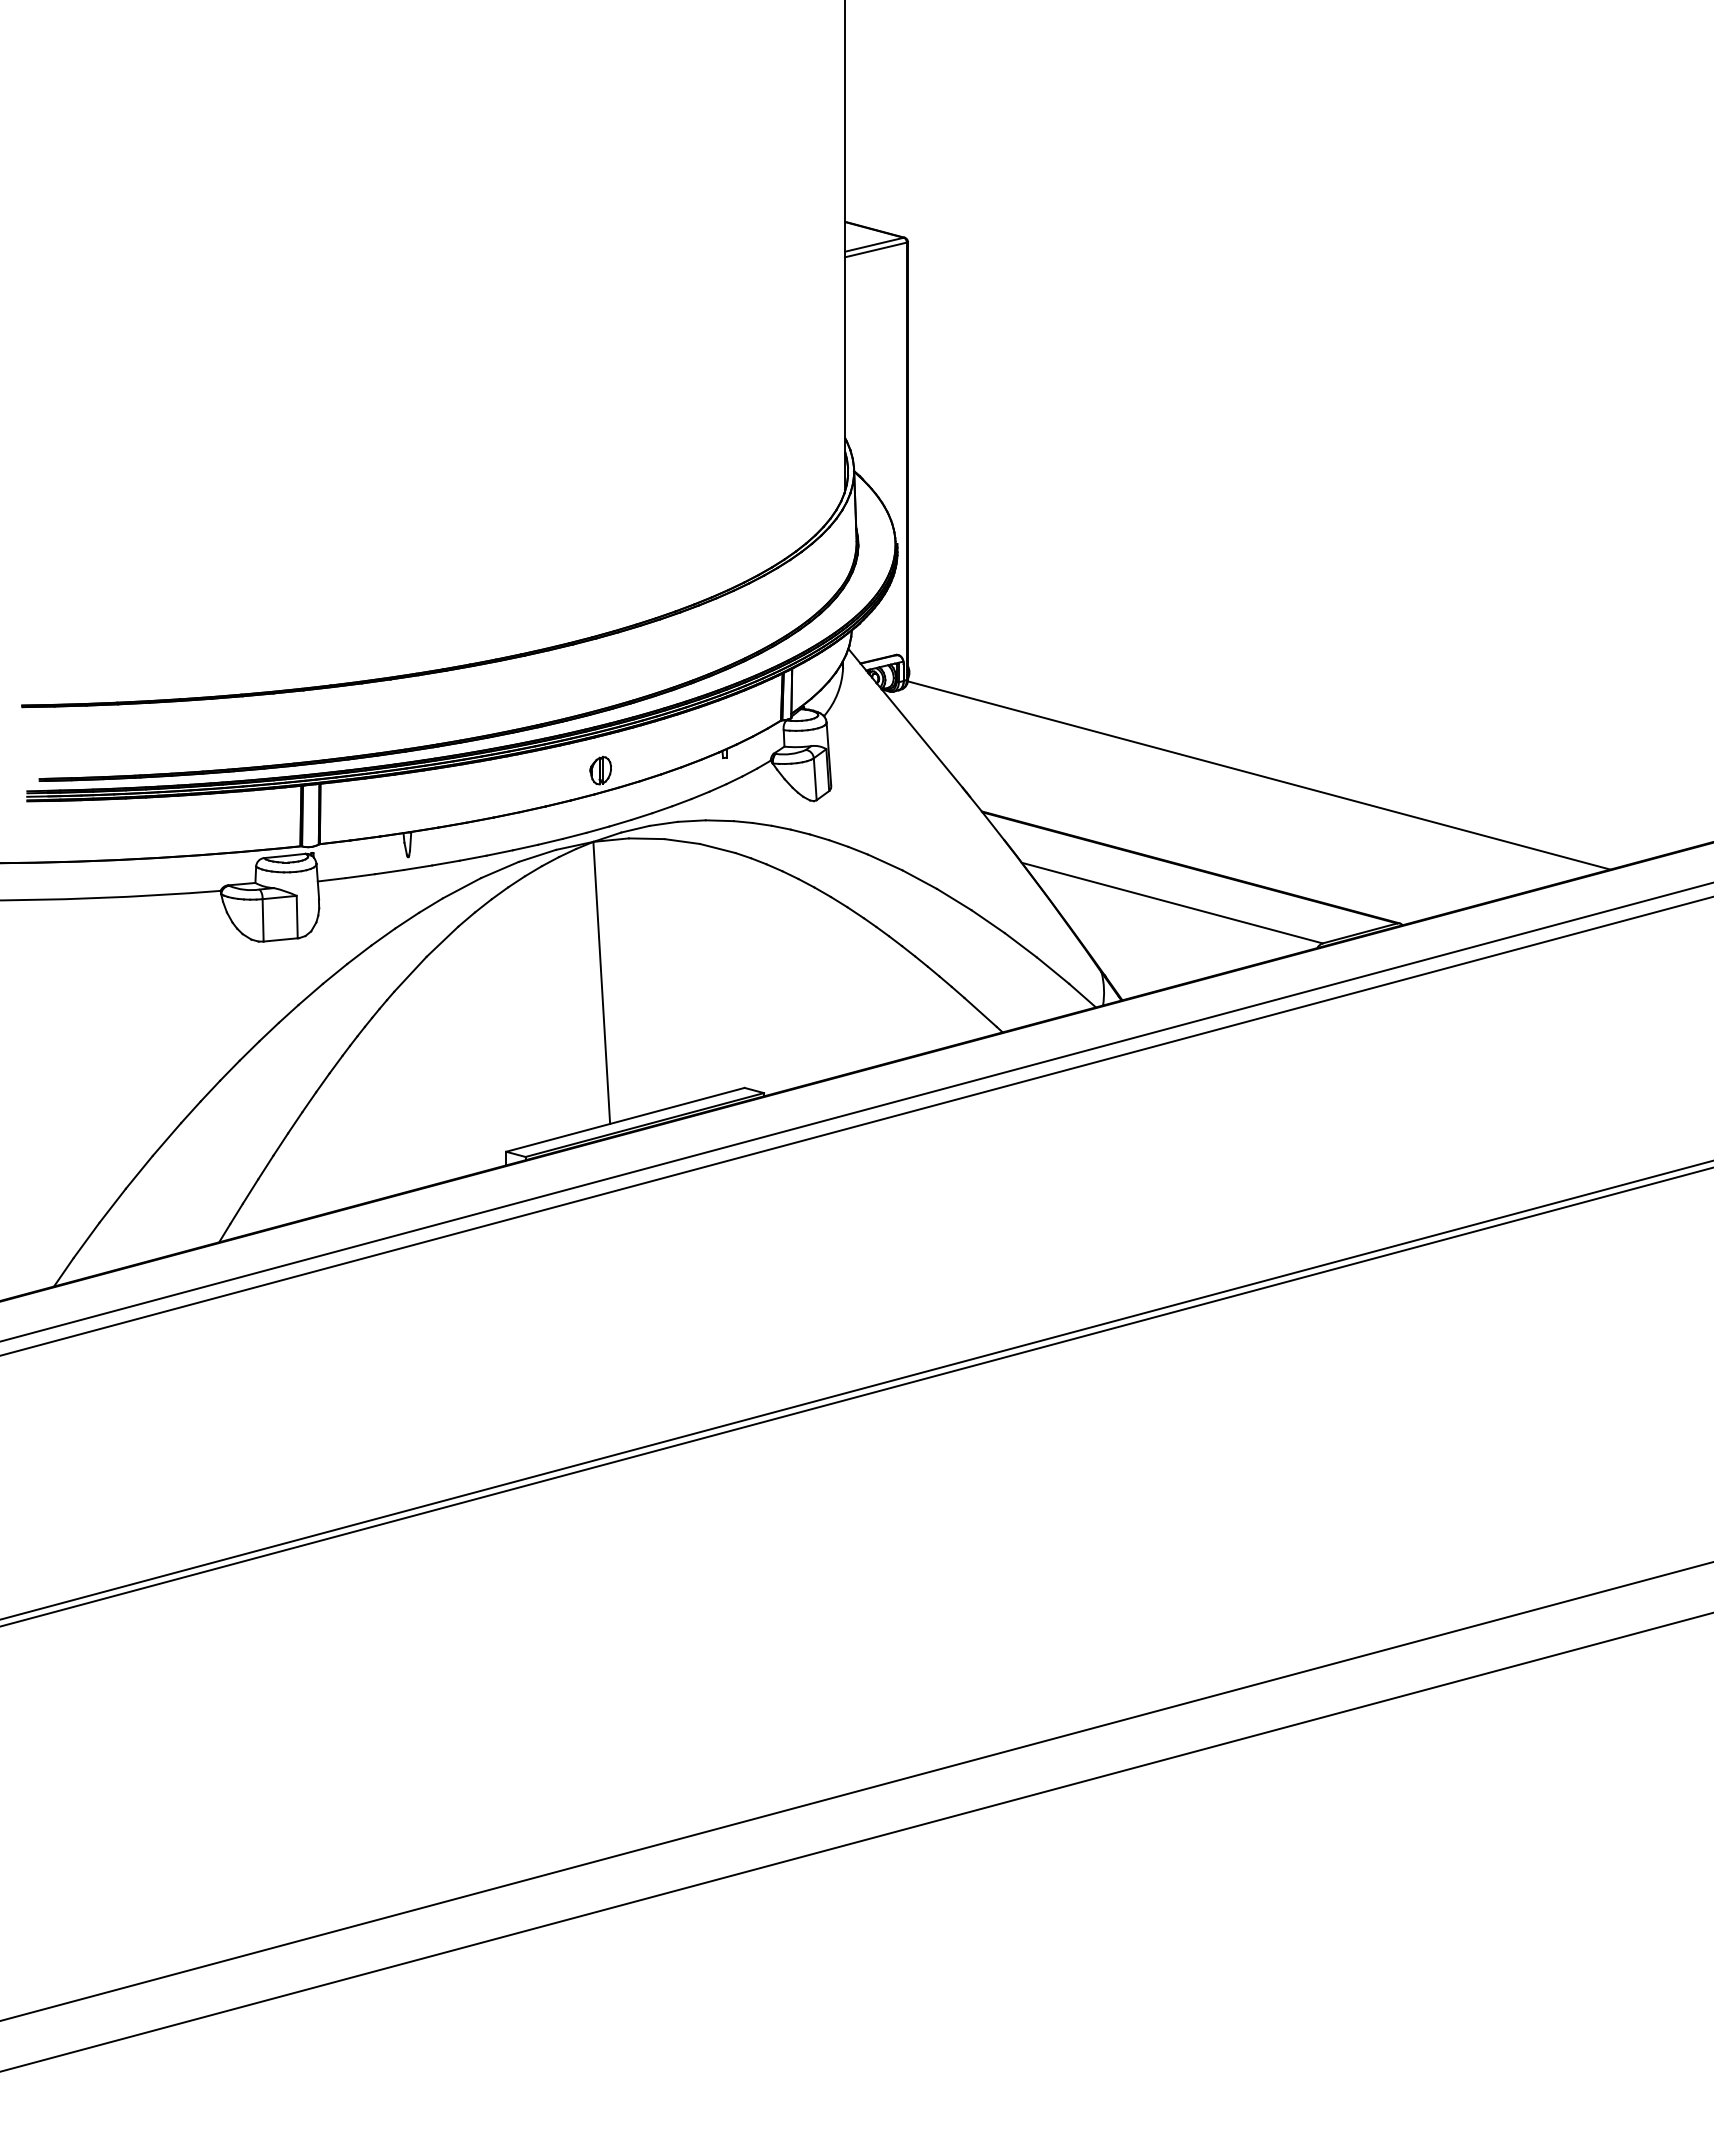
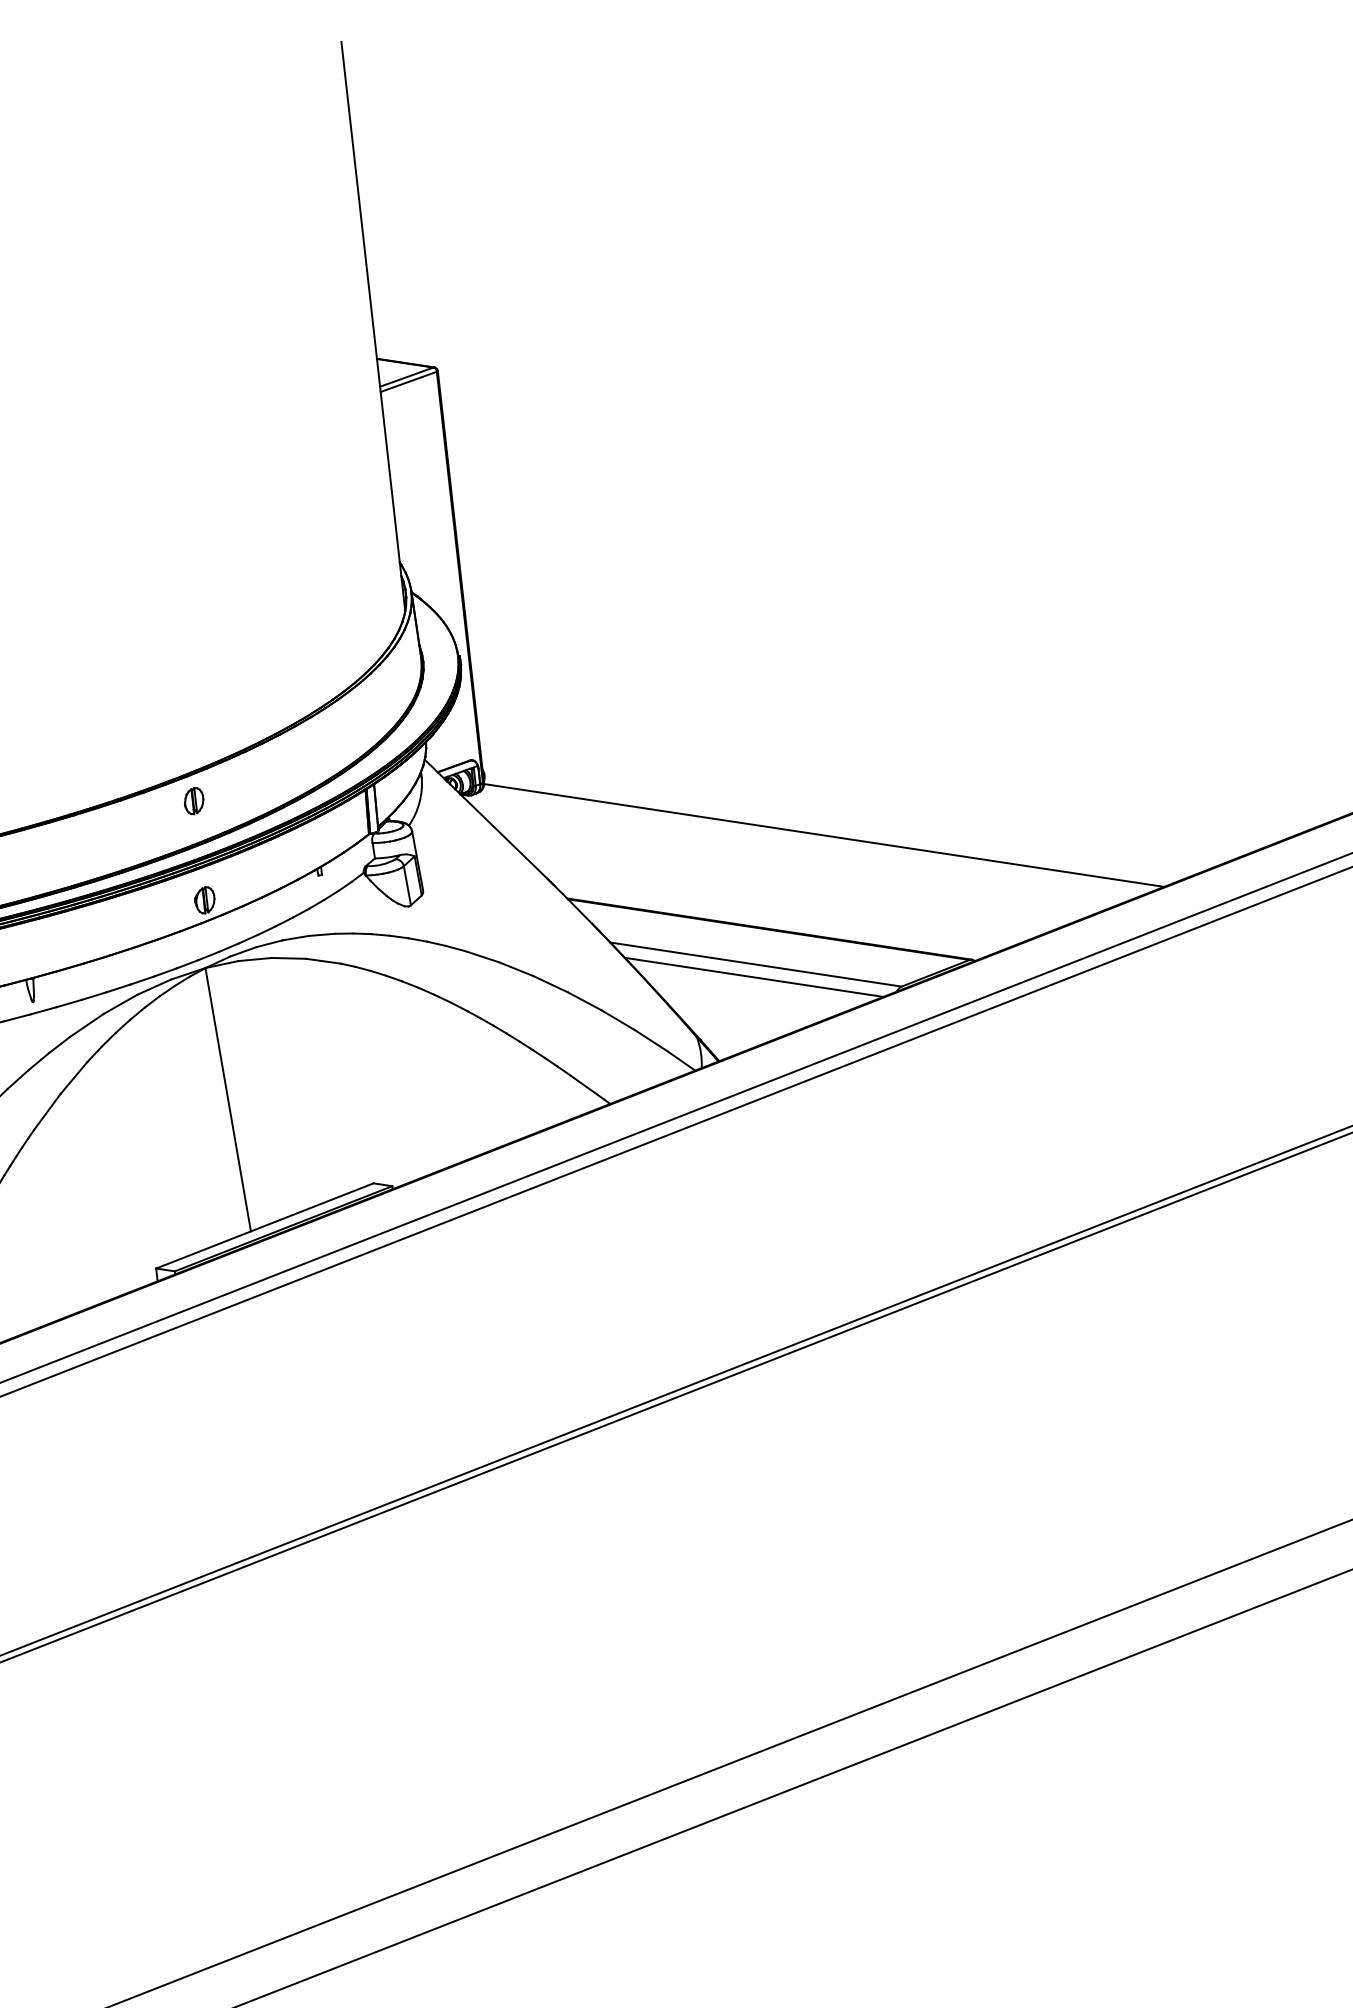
part: (600, 664) -> (193, 800), added
line: (1168, 916) -> (753, 977), added

